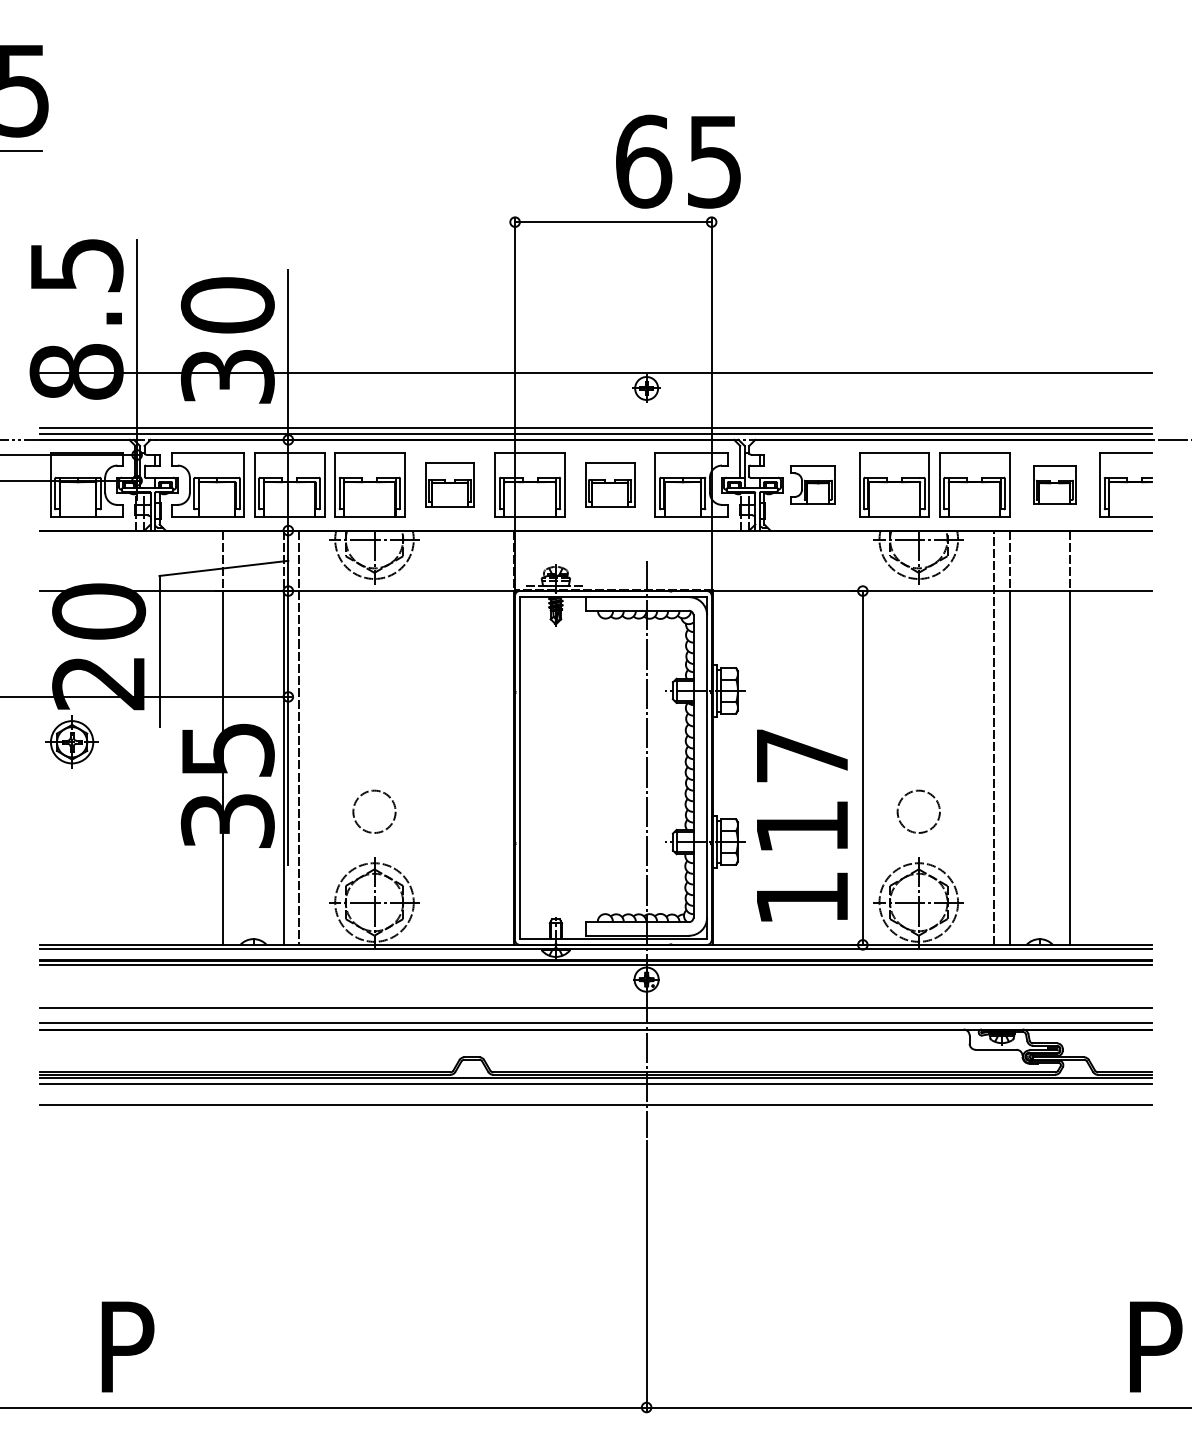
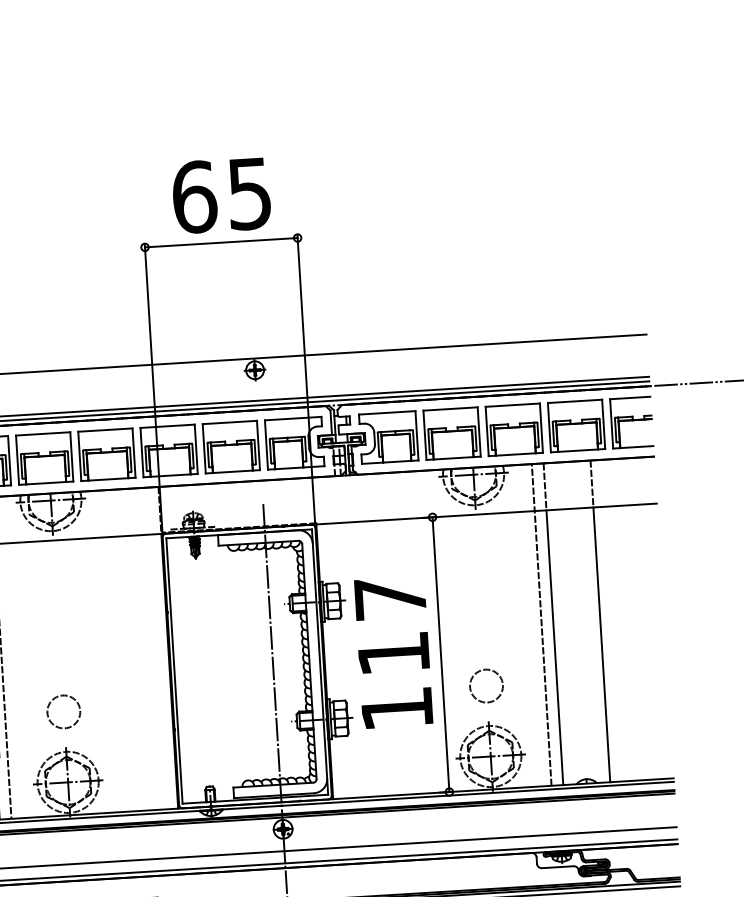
text: (678, 161) -> (221, 195), moved
part: (449, 484) -> (106, 454), size x1.43
part: (609, 484) -> (230, 446), size x1.43
part: (812, 484) -> (388, 436), size x1.67
part: (1054, 484) -> (576, 425), size x1.67
text: (802, 825) -> (393, 652), moved

